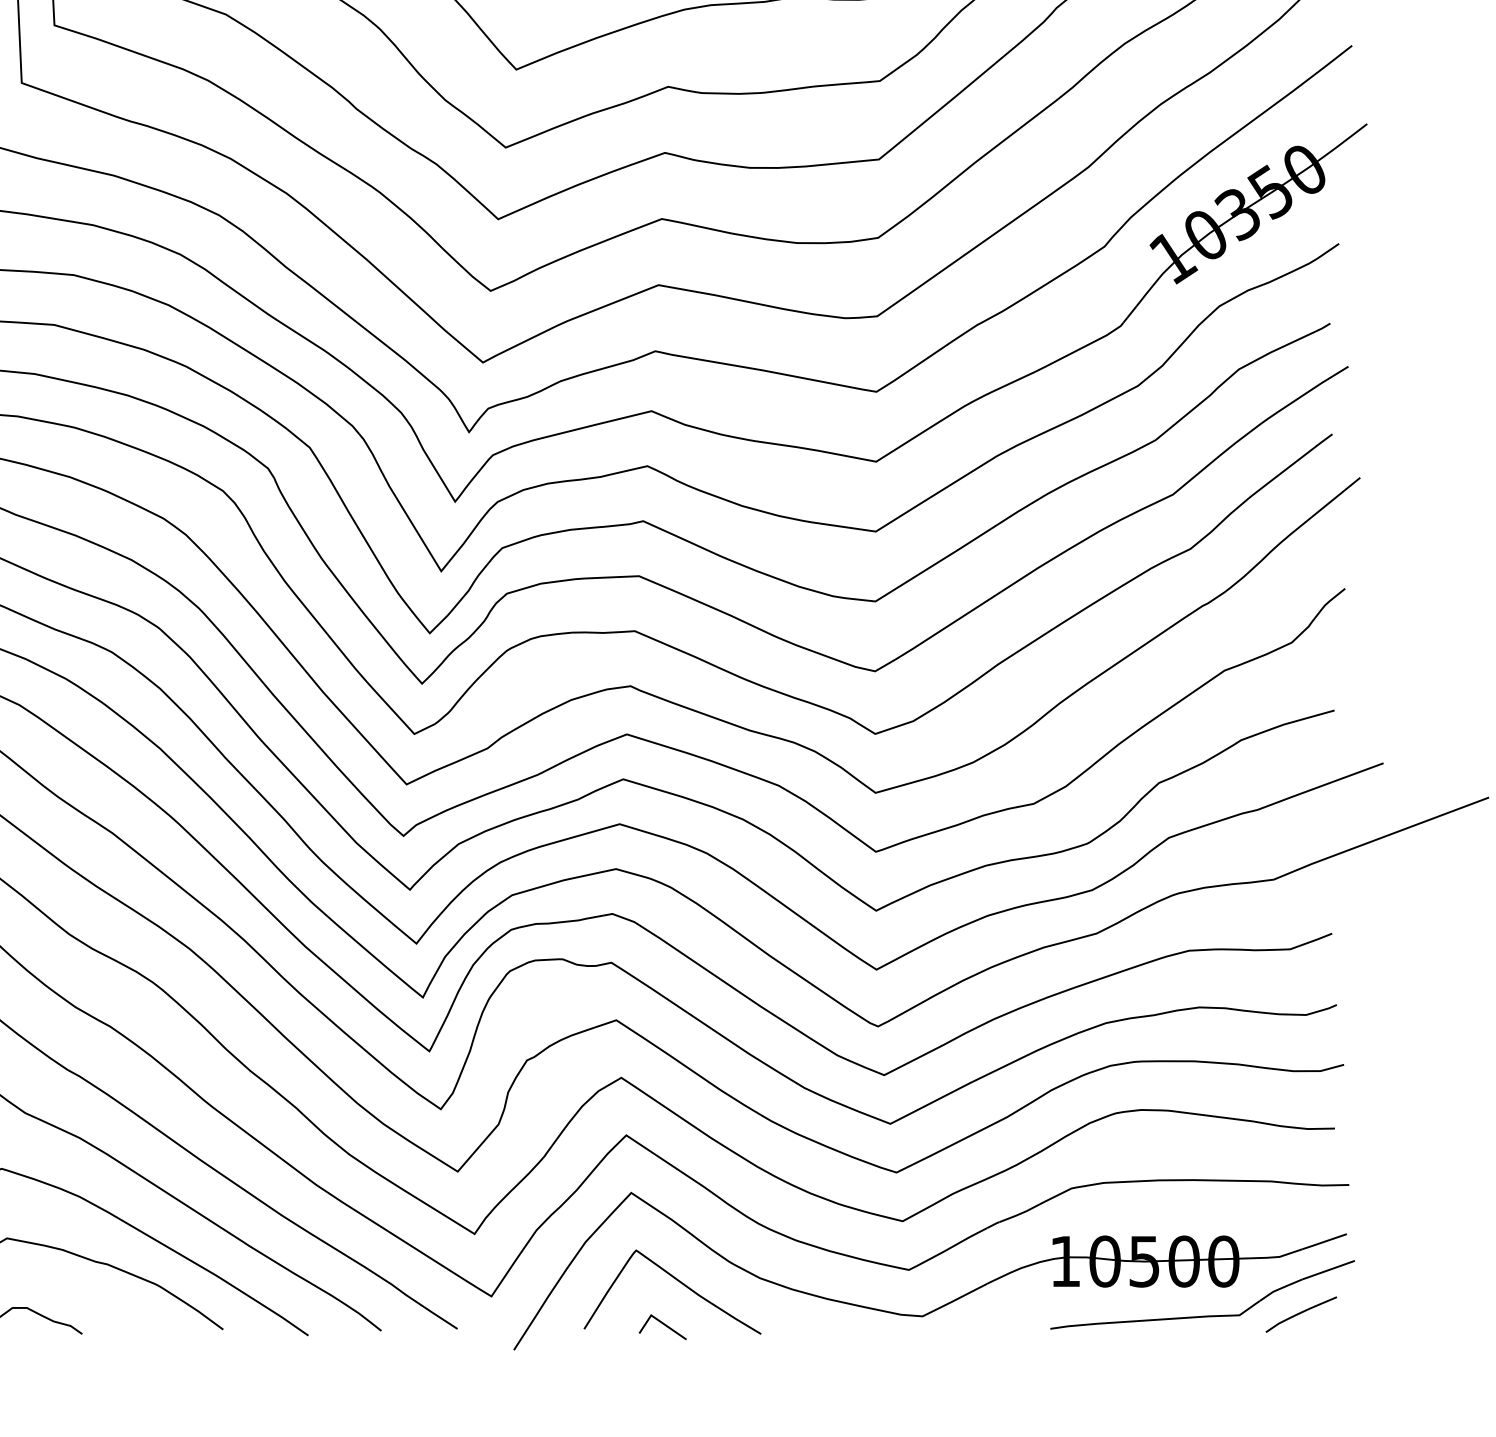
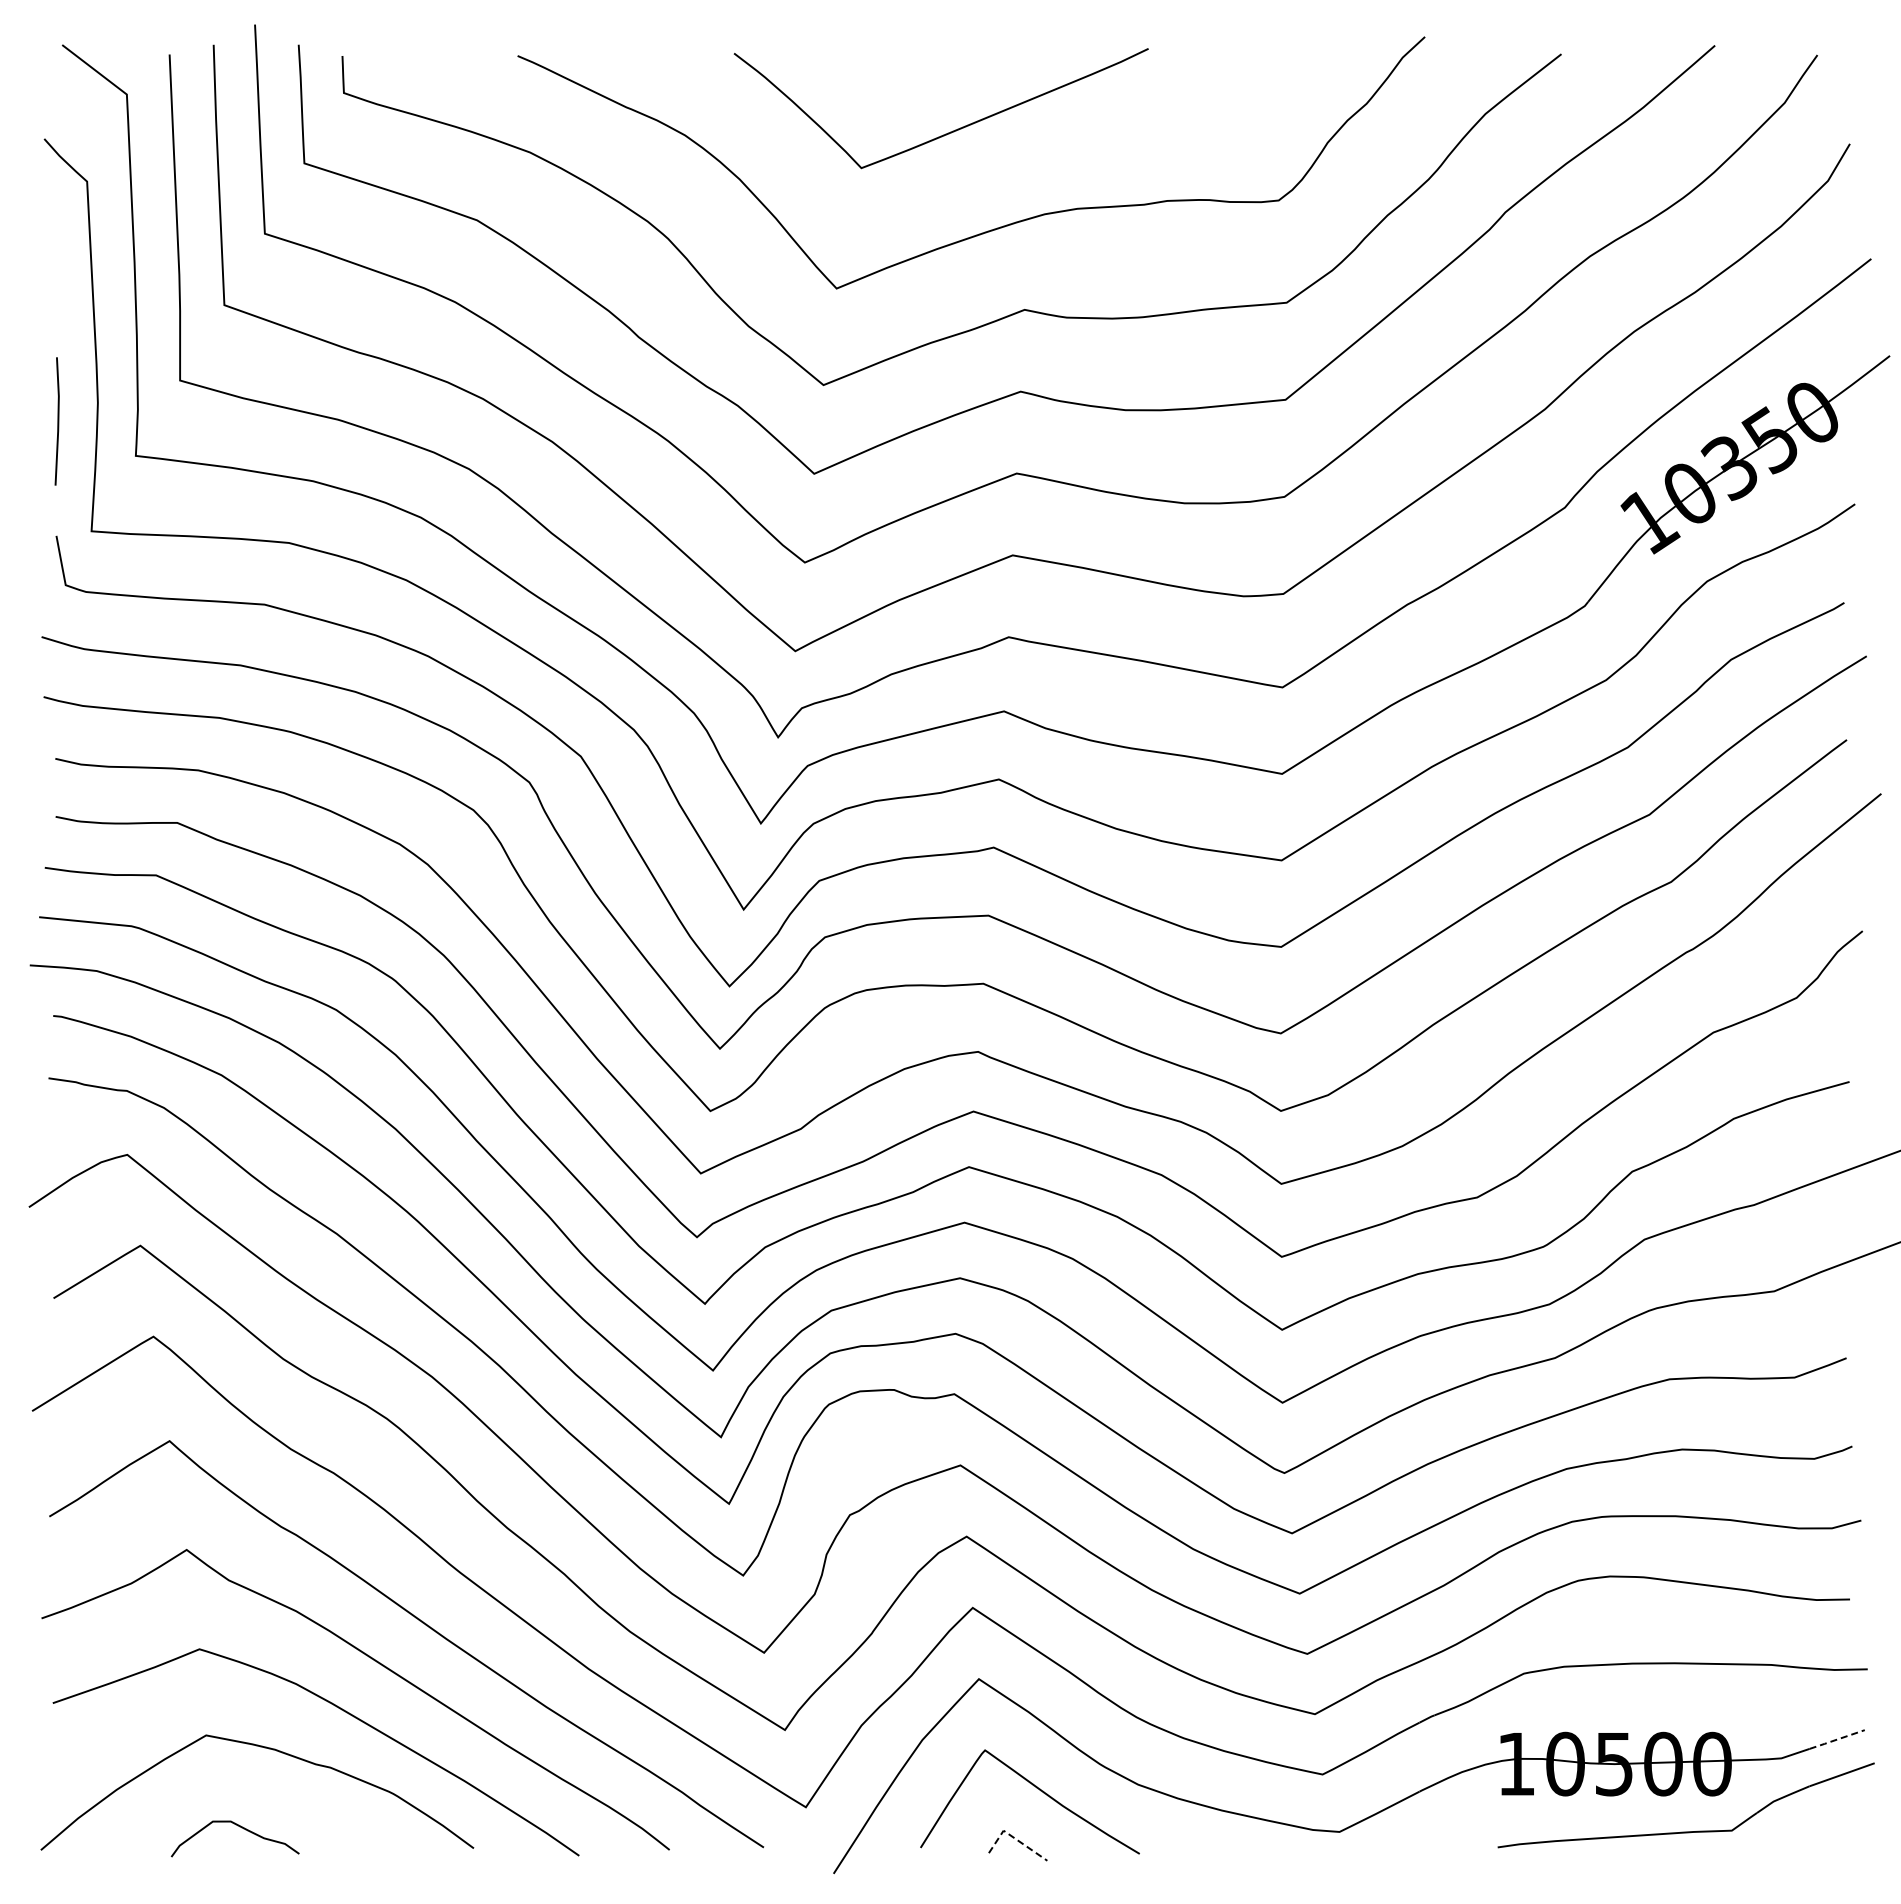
line: (1324, 1241) -> (1836, 1739), solid -> dashed
curve: (1301, 1313) -> (1808, 1828), removed
line: (660, 1320) -> (1014, 1837), solid -> dashed

